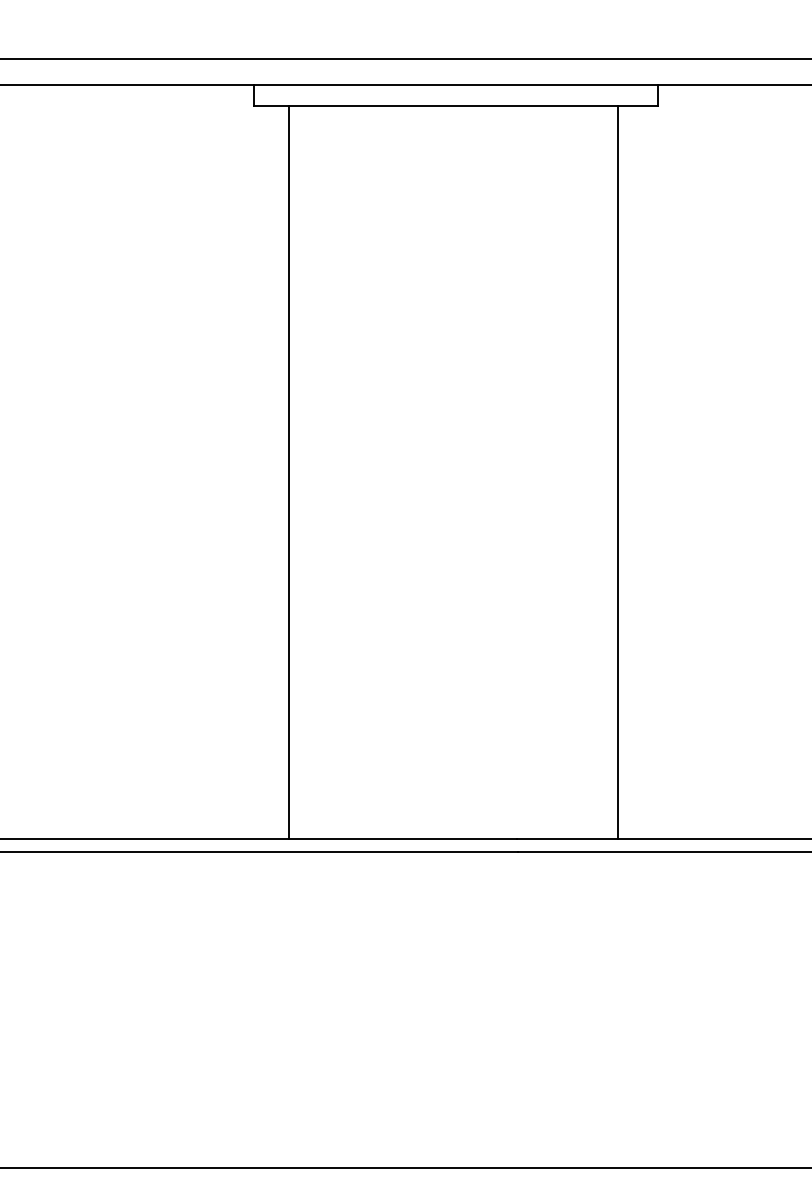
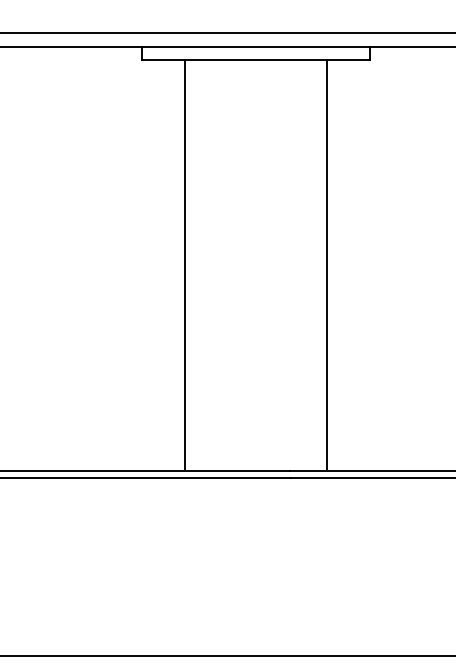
line: (289, 472) -> (185, 265), moved
line: (617, 472) -> (326, 265), moved

